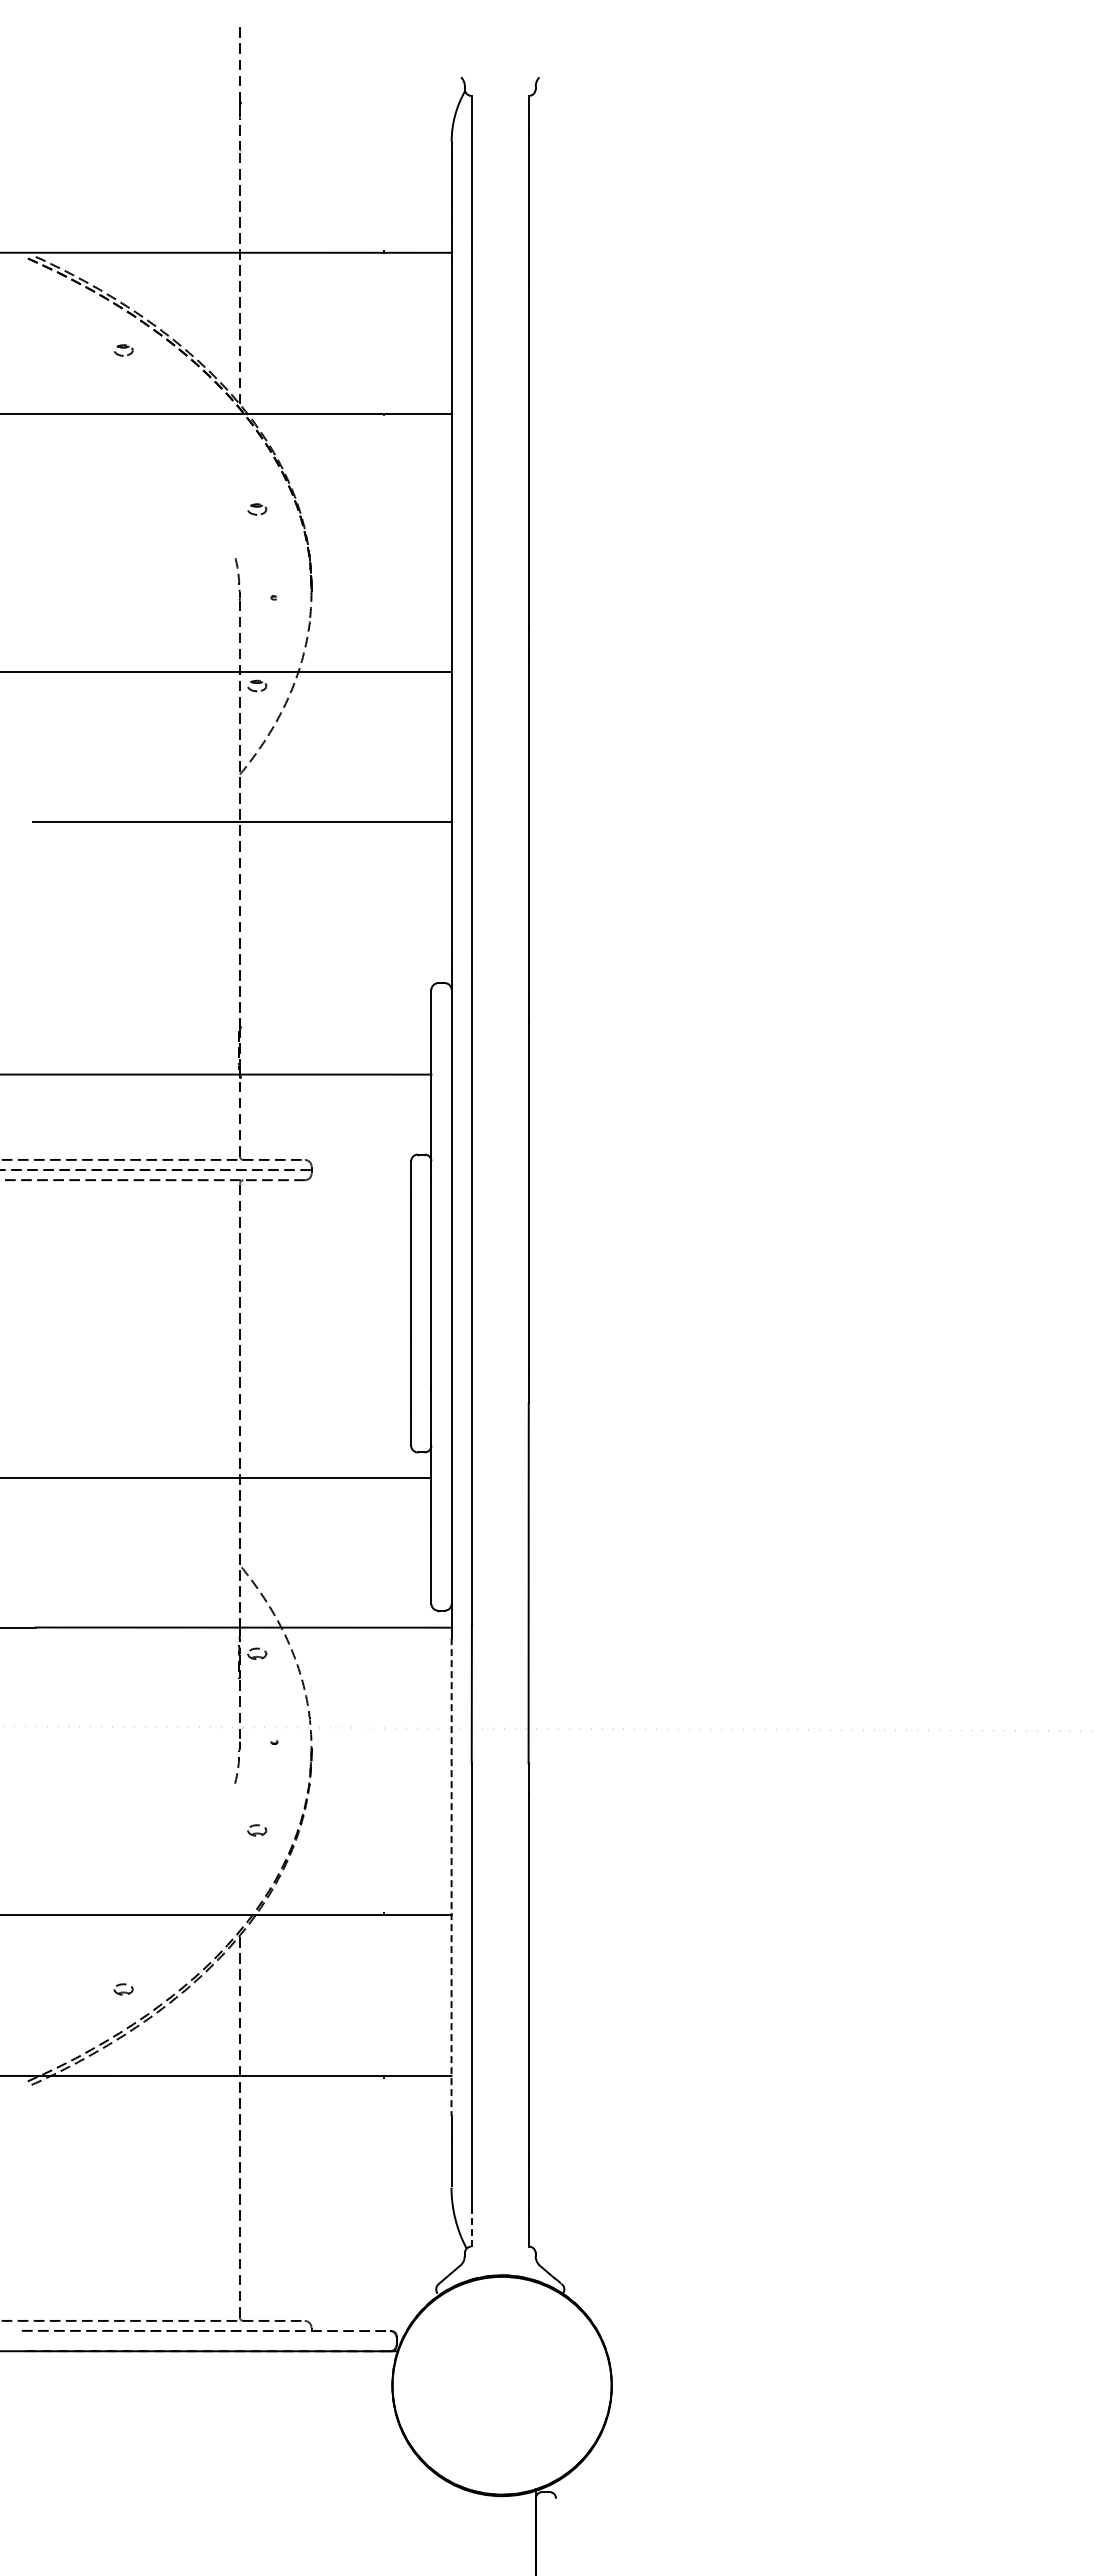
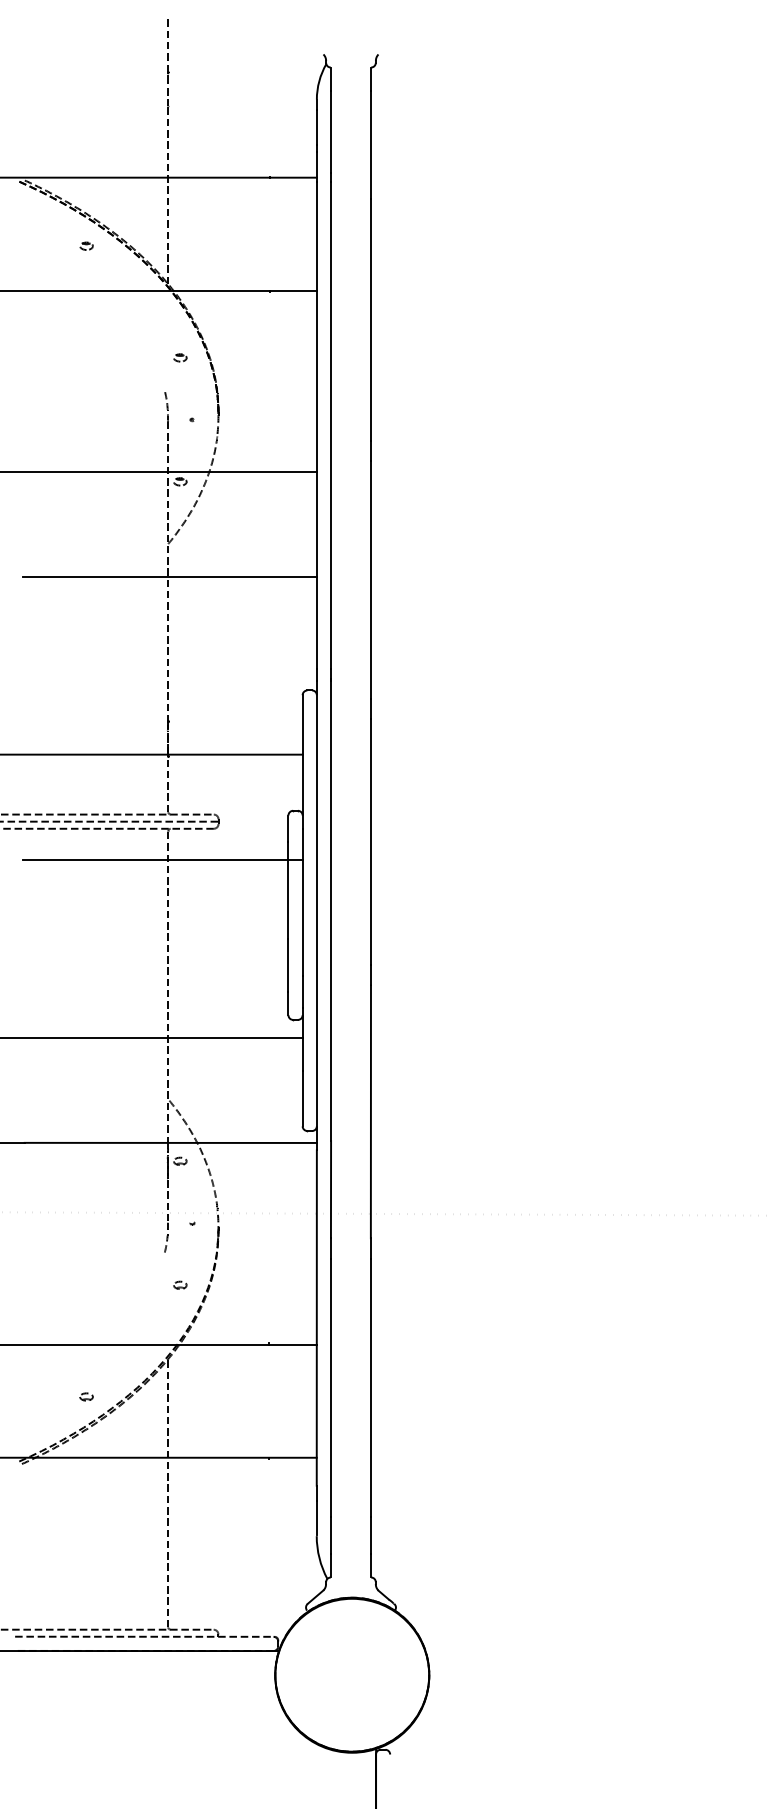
line: (232, 1224) -> (162, 859), added
line: (451, 1876) -> (316, 1317), dashed -> solid
line: (471, 2229) -> (330, 1565), dashed -> solid

